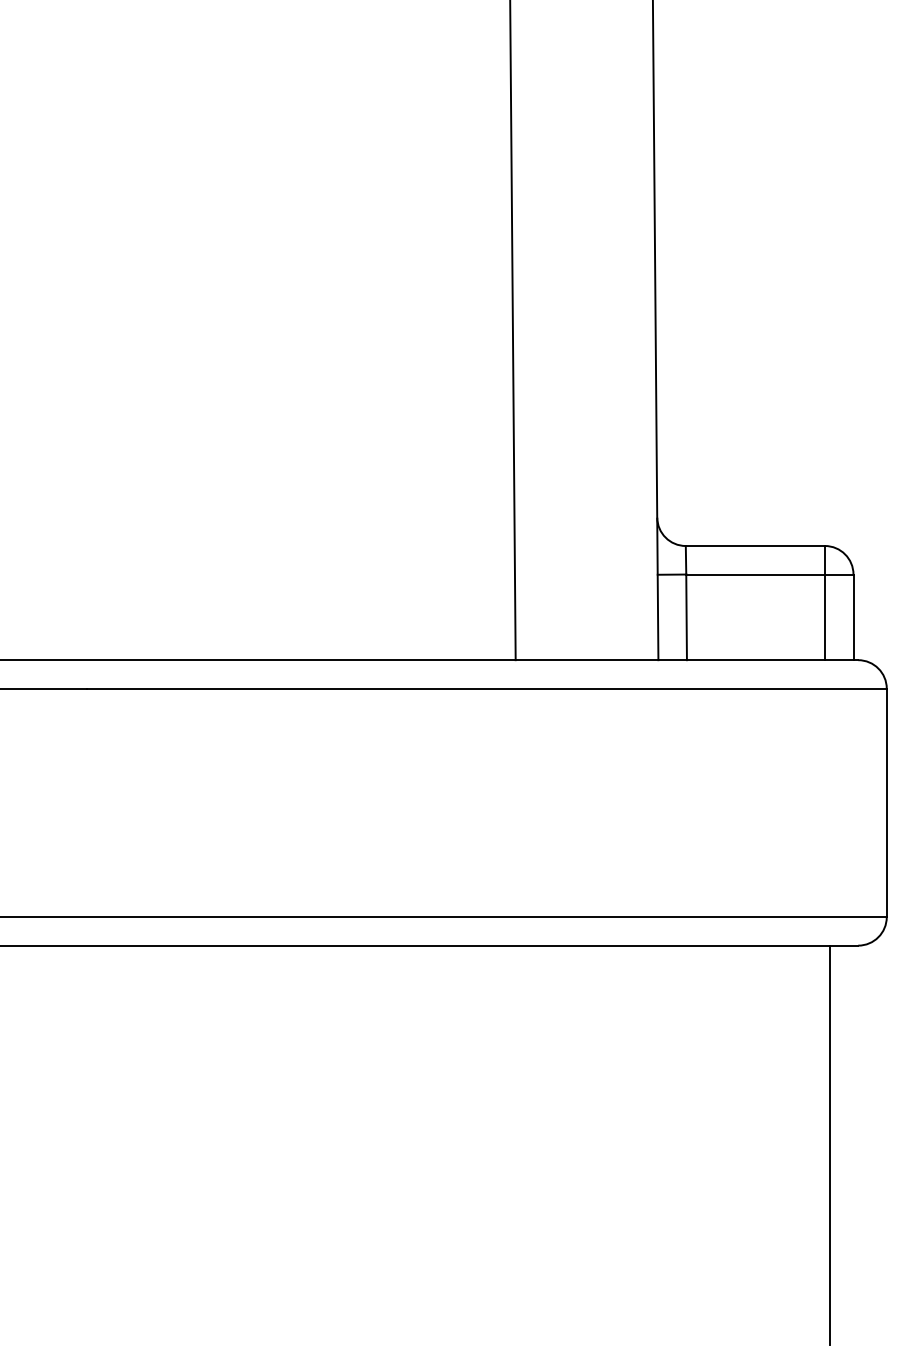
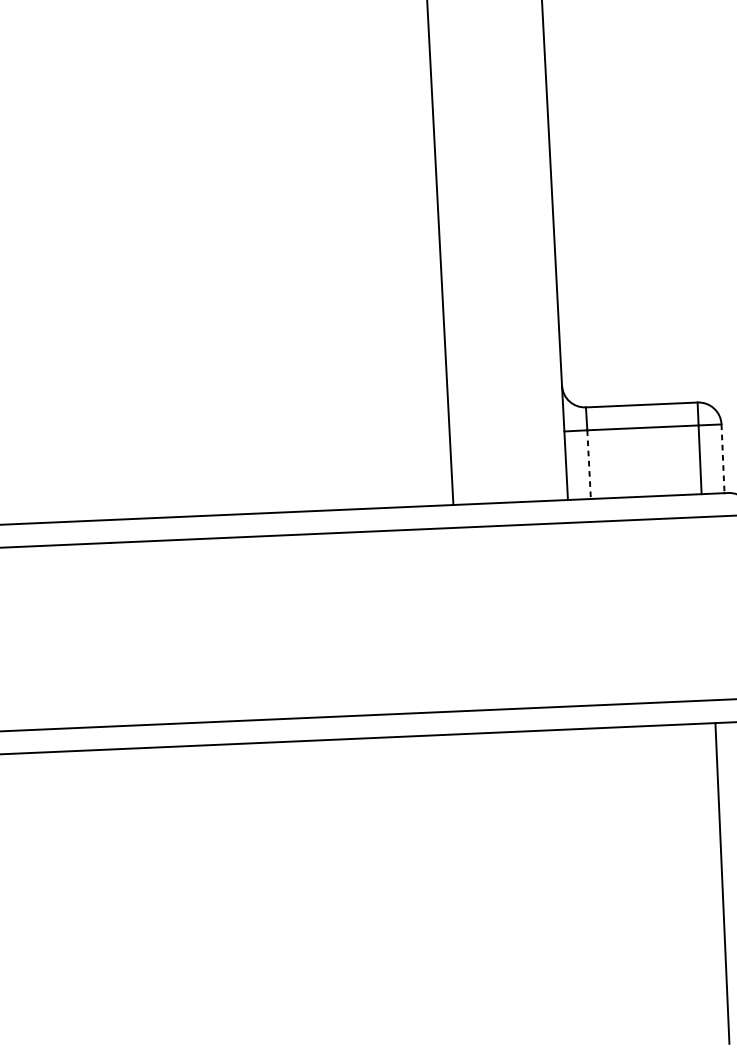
line: (686, 617) -> (589, 464), solid -> dashed
line: (853, 617) -> (723, 458), solid -> dashed

